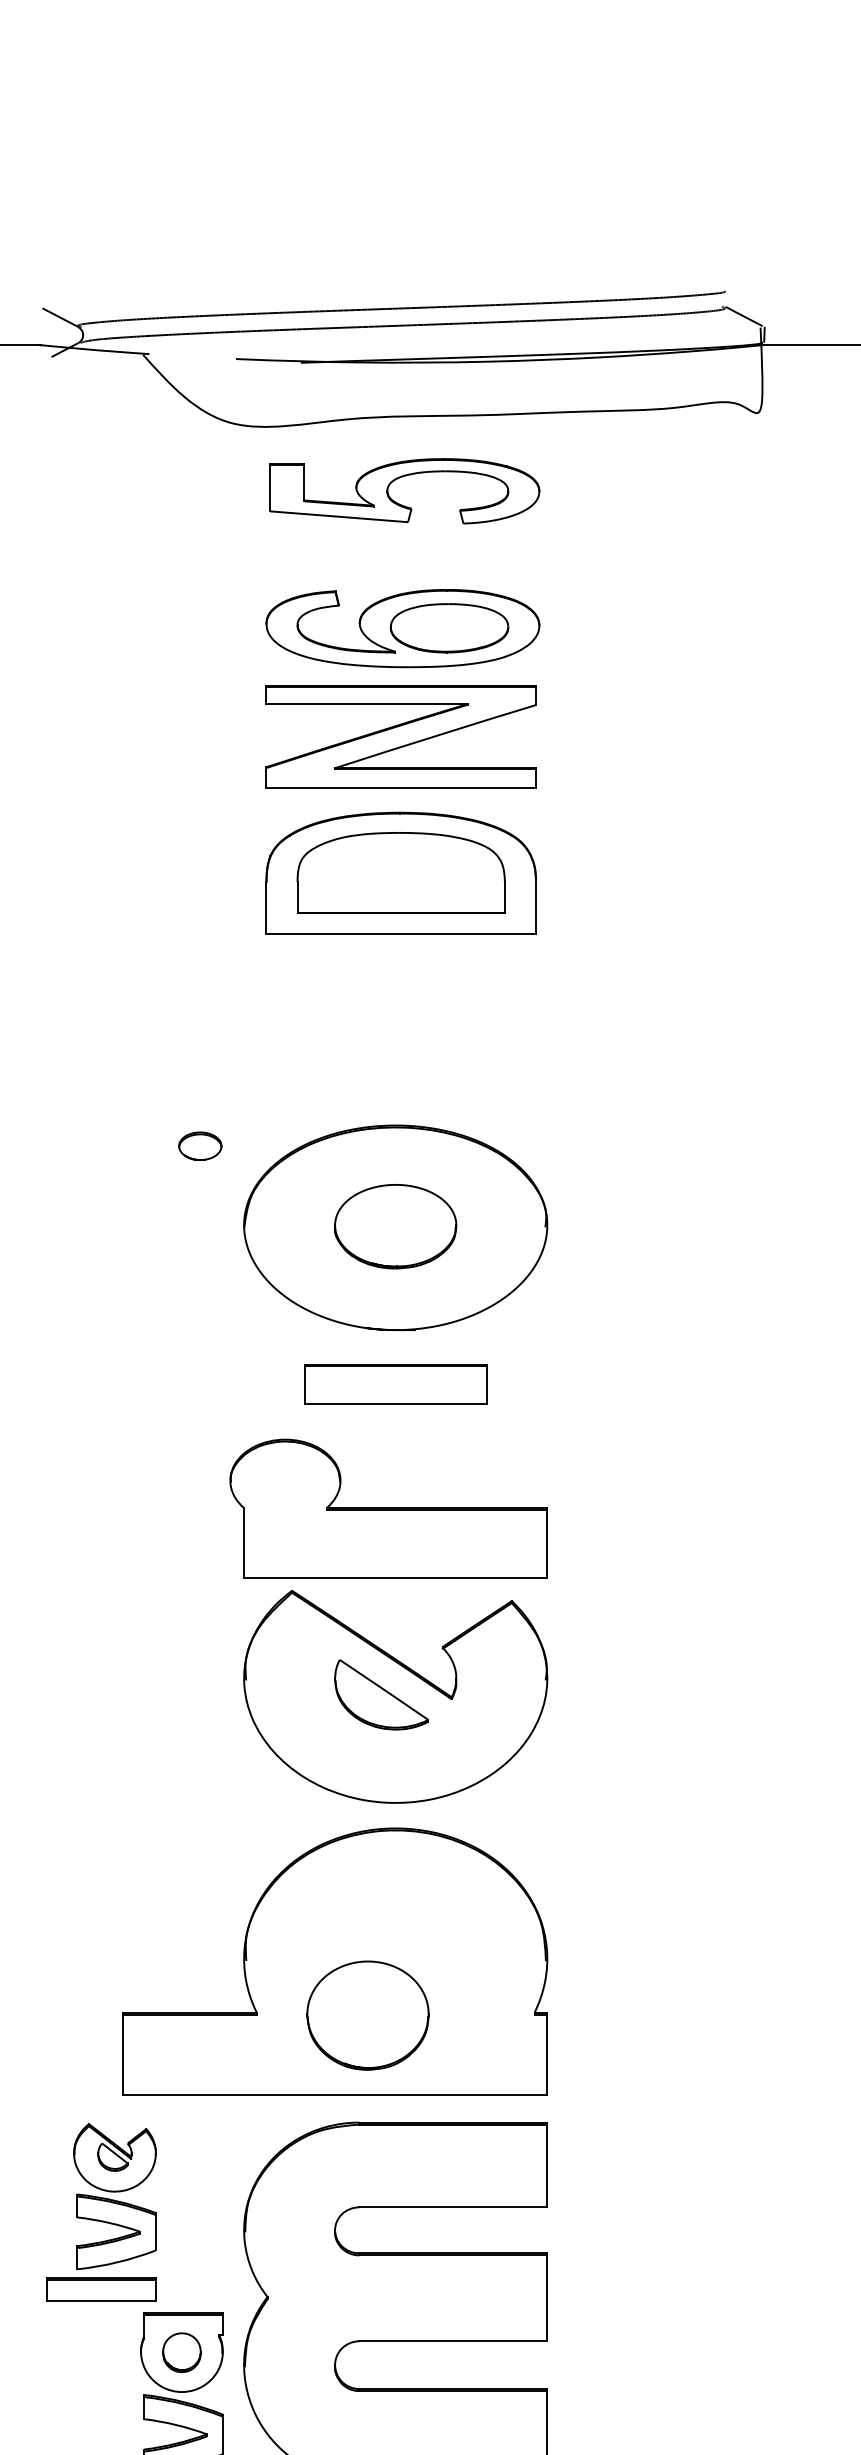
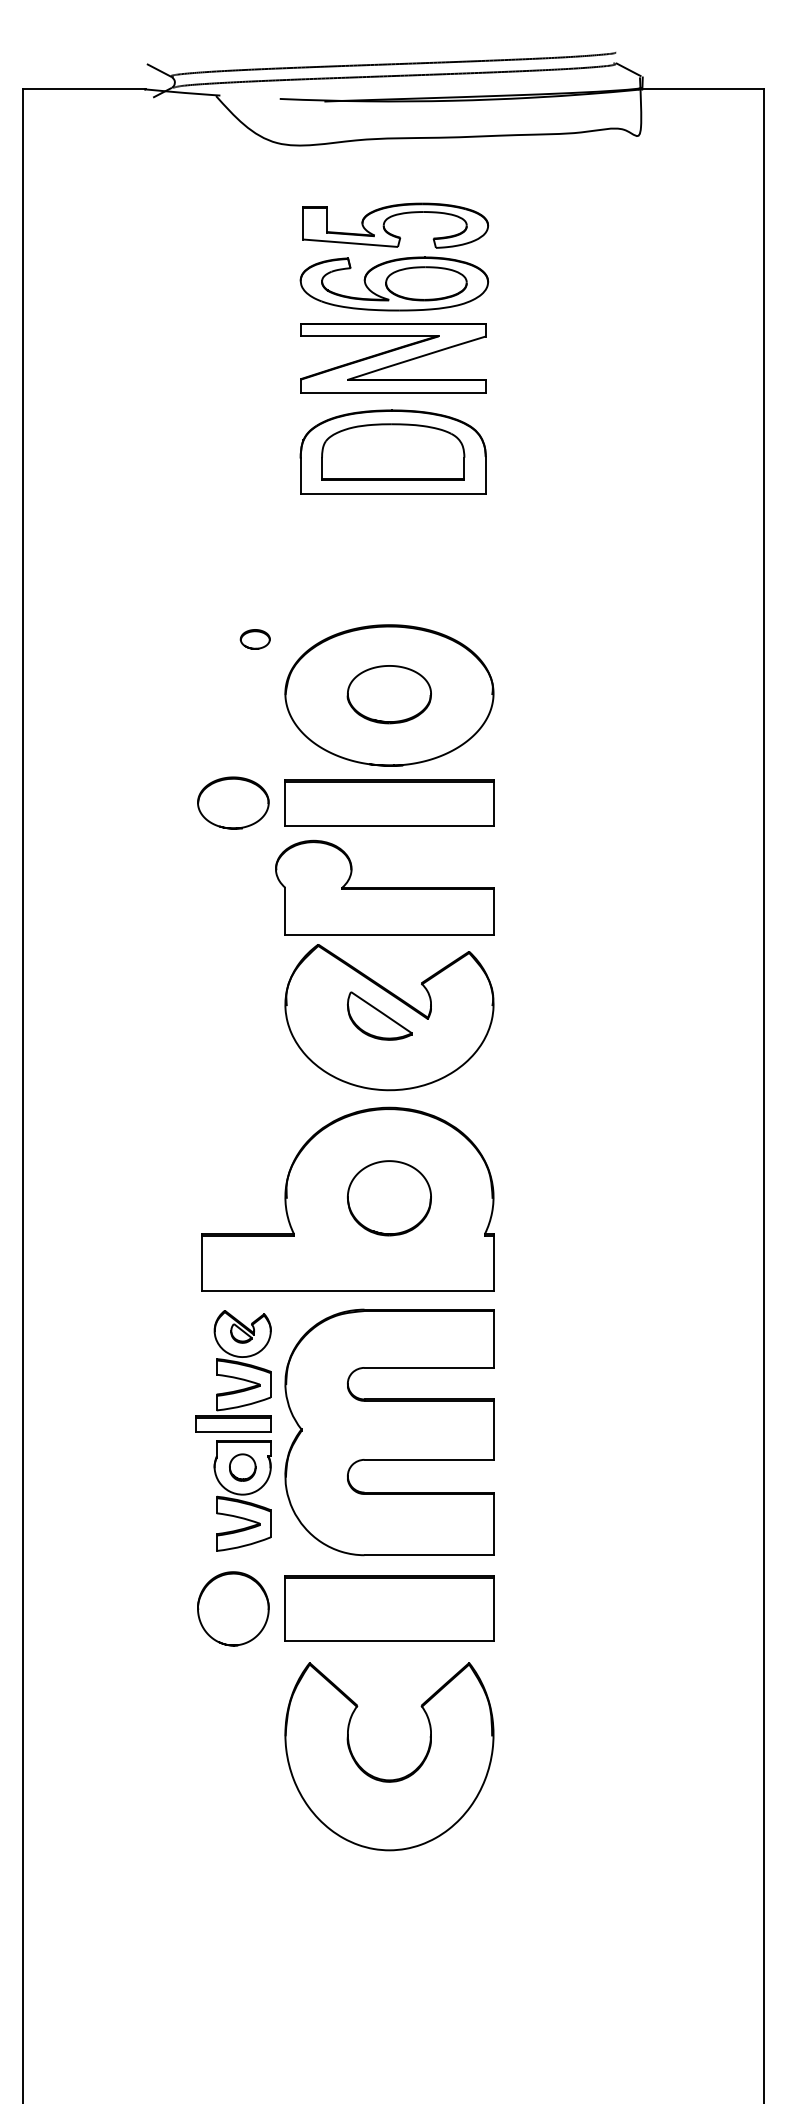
part: (400, 479) -> (392, 217), moved
part: (168, 1383) -> (233, 802), added
part: (395, 1383) -> (389, 802), size x1.67
part: (368, 2015) -> (389, 1198), moved
part: (101, 2212) -> (233, 1371), moved

